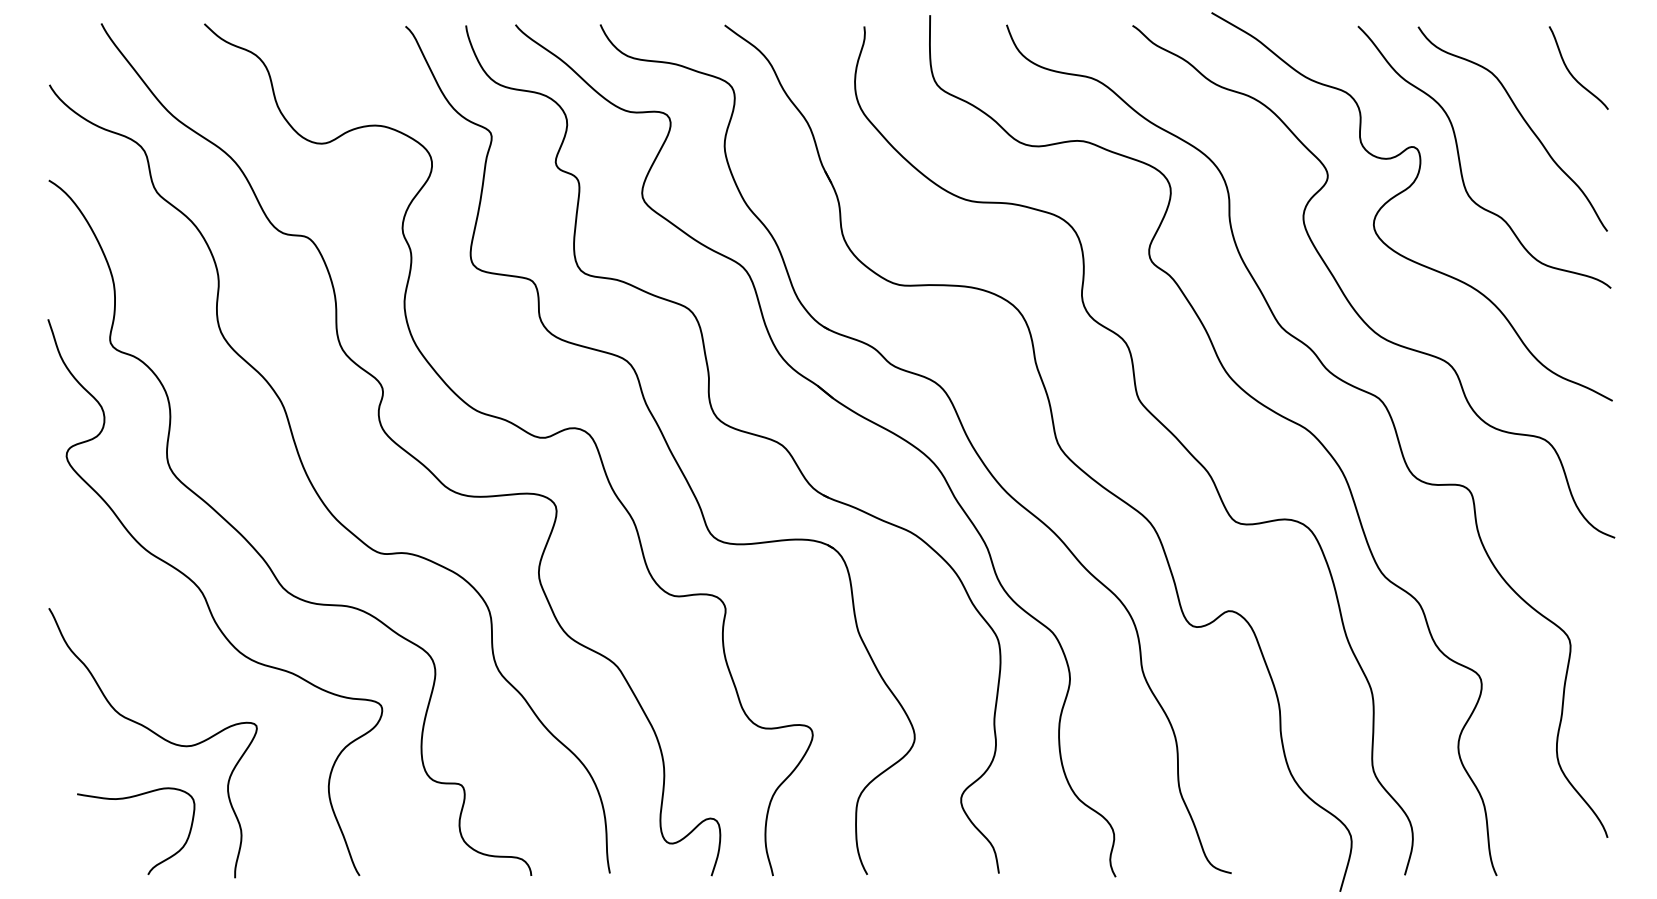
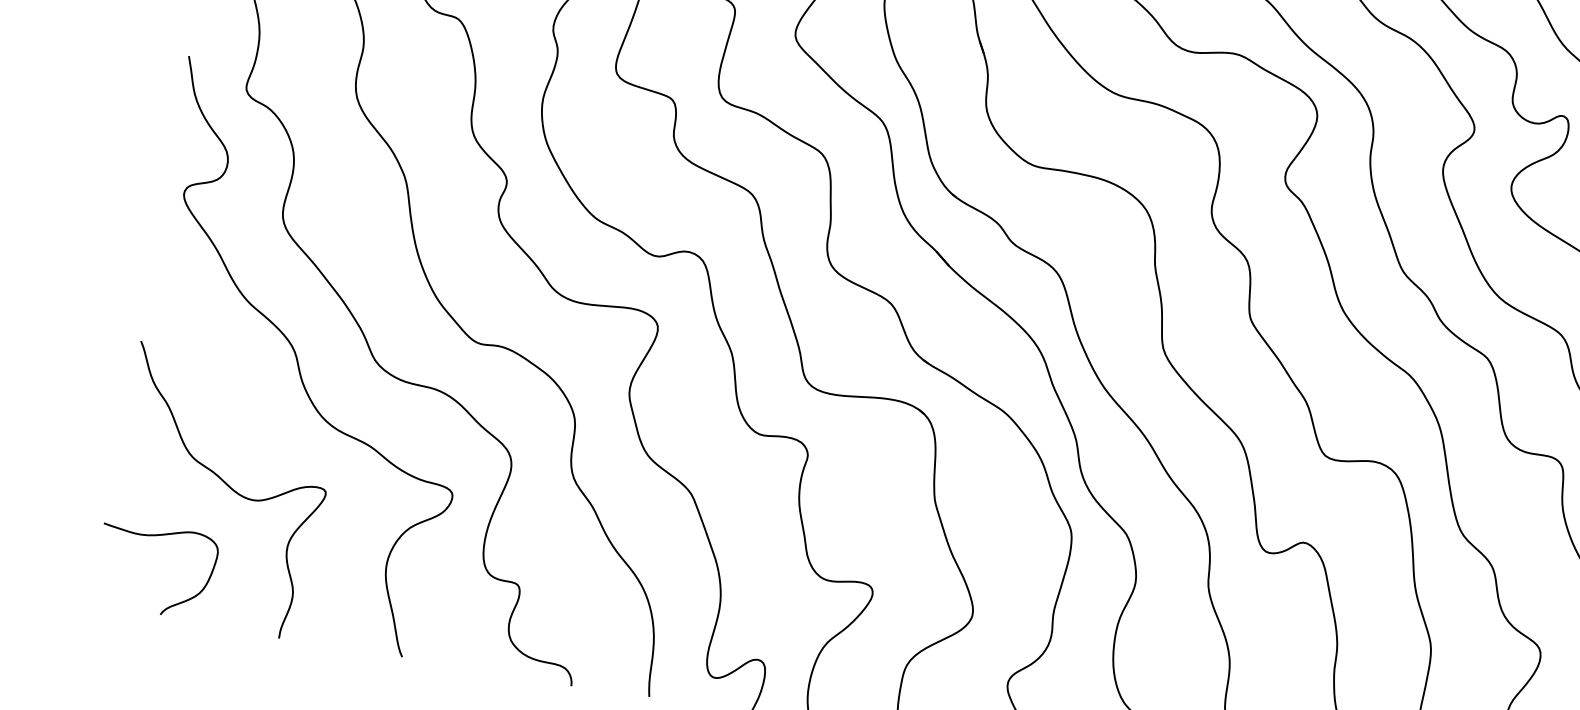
curve: (130, 798) -> (155, 536), moved

